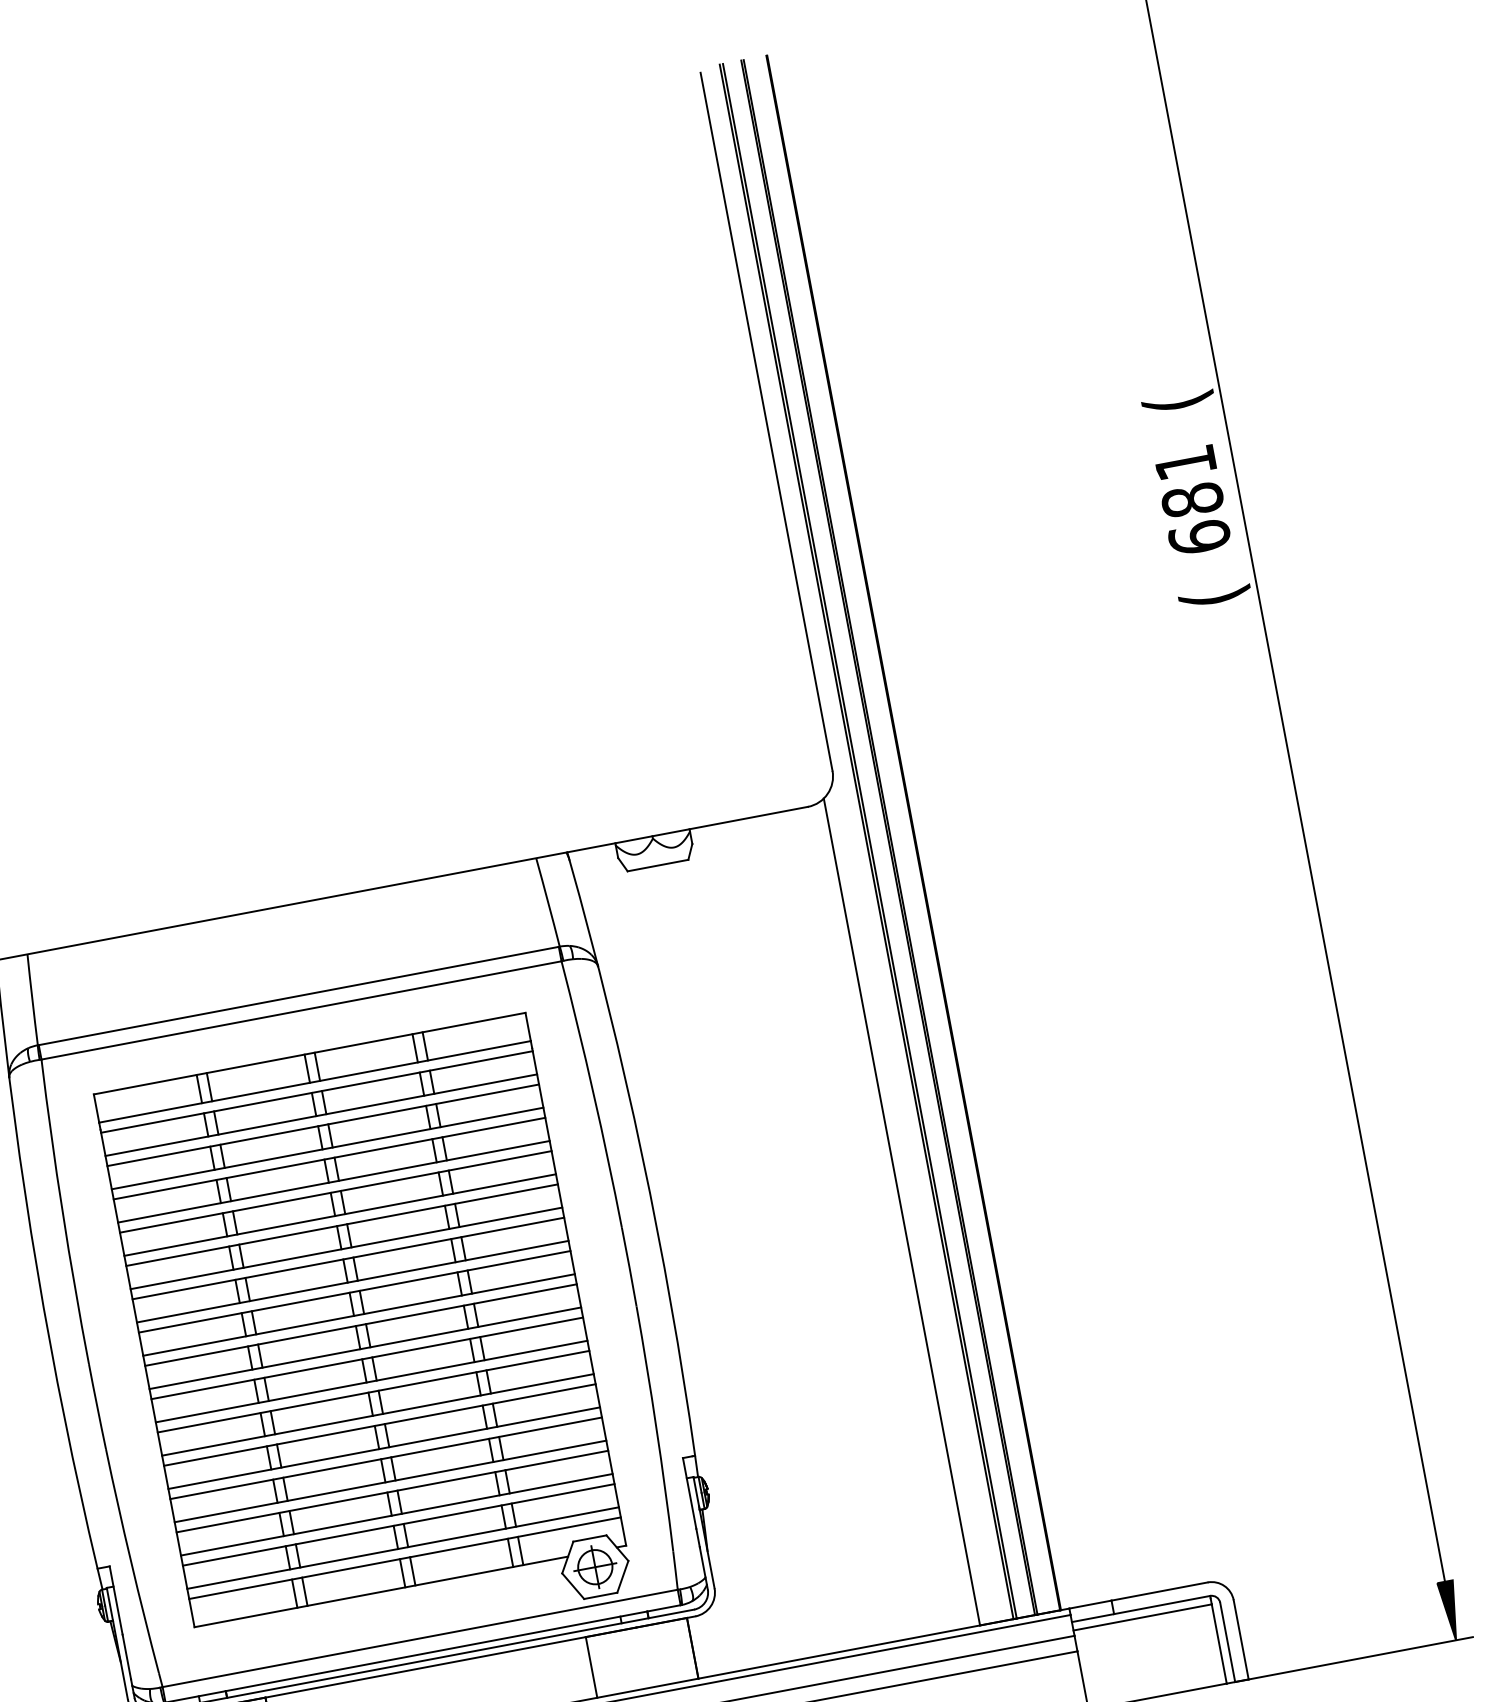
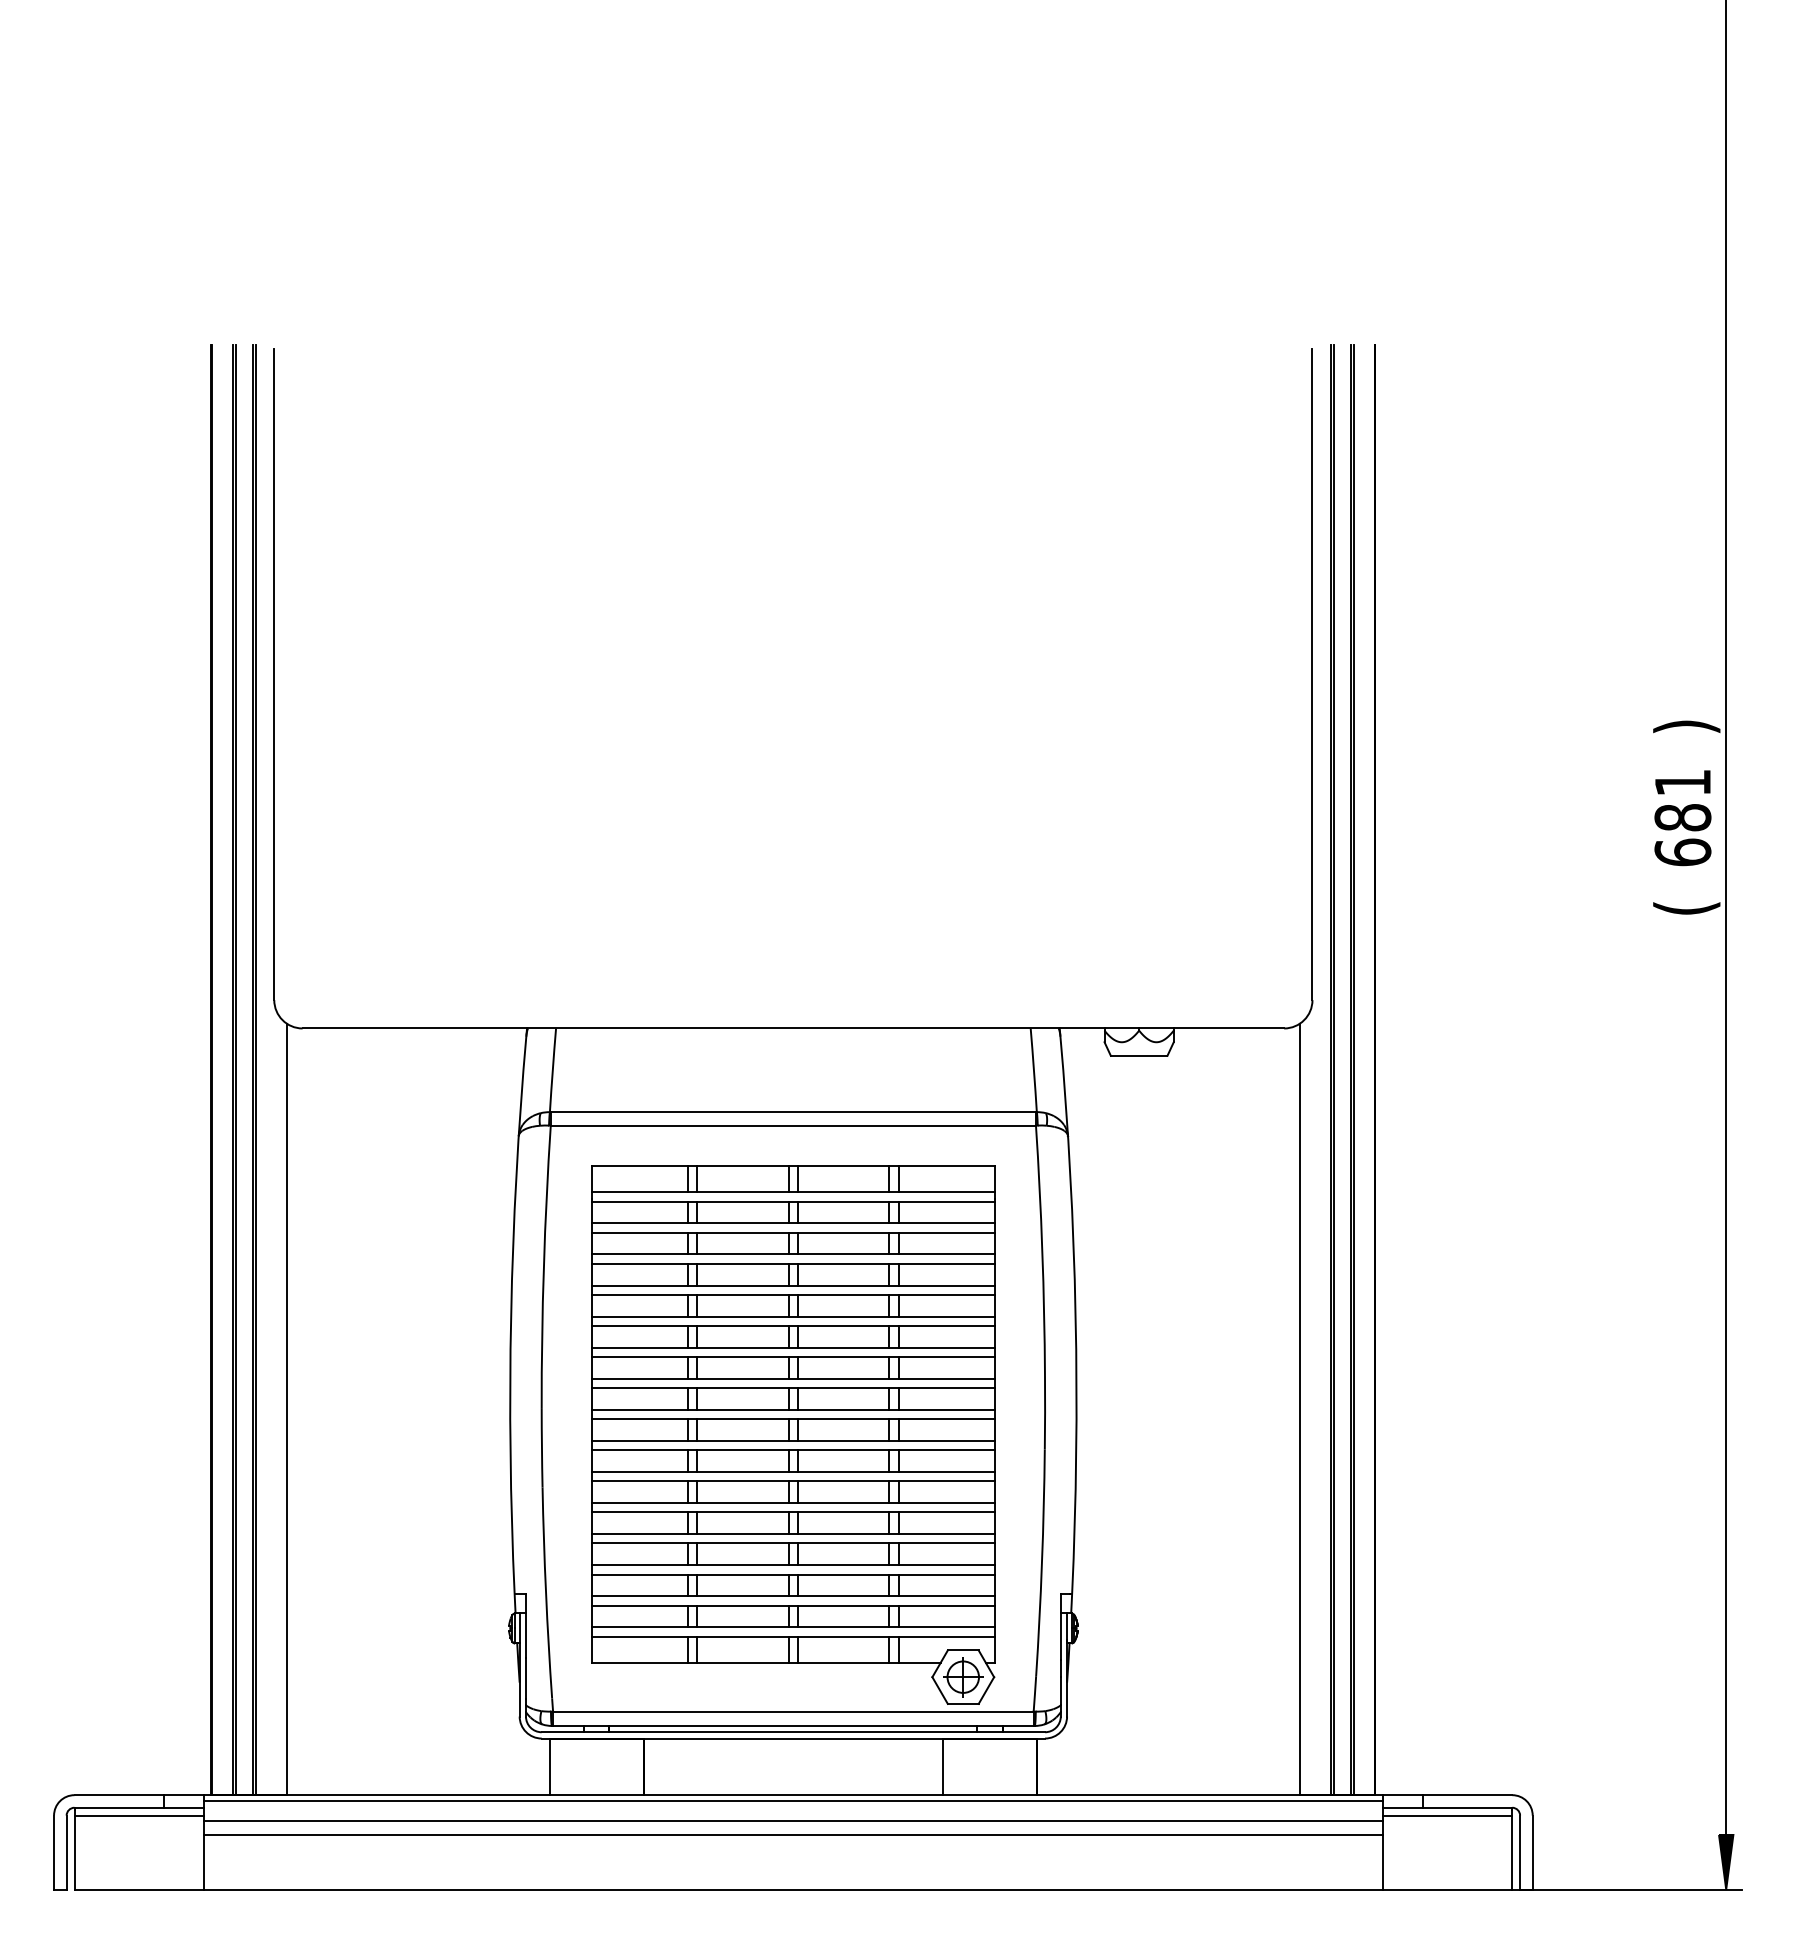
text: (1177, 401) -> (1686, 726), ( -> )

